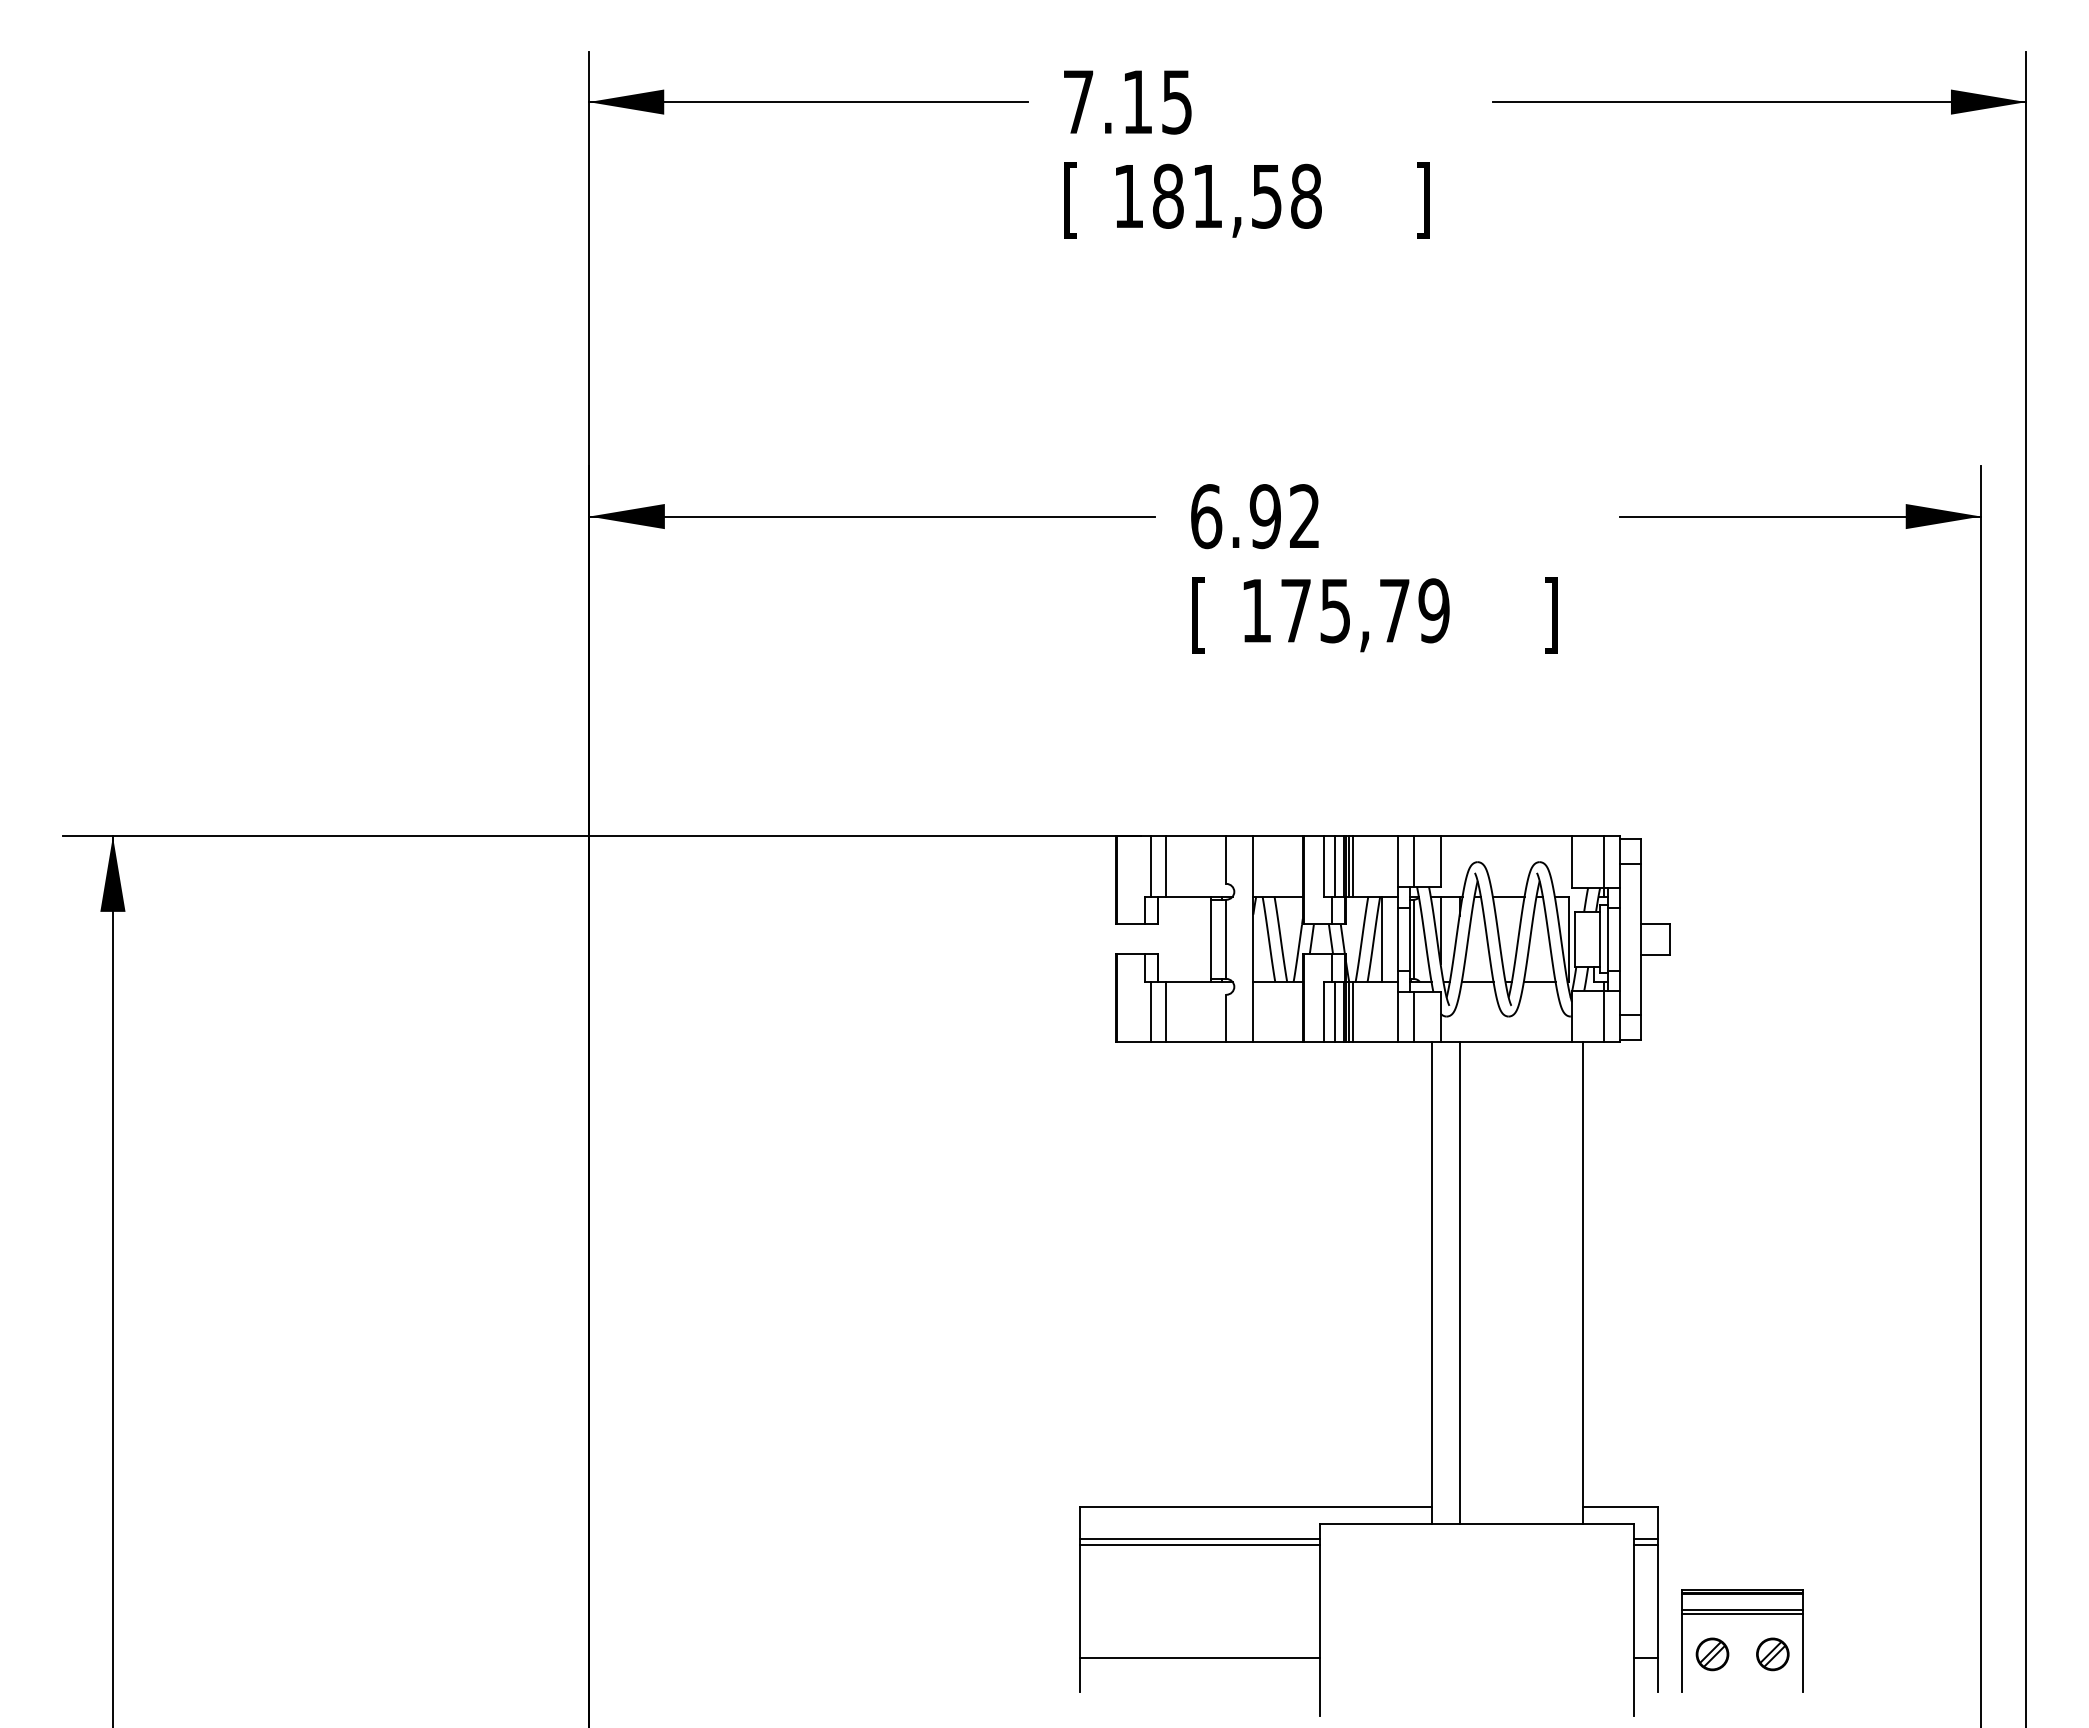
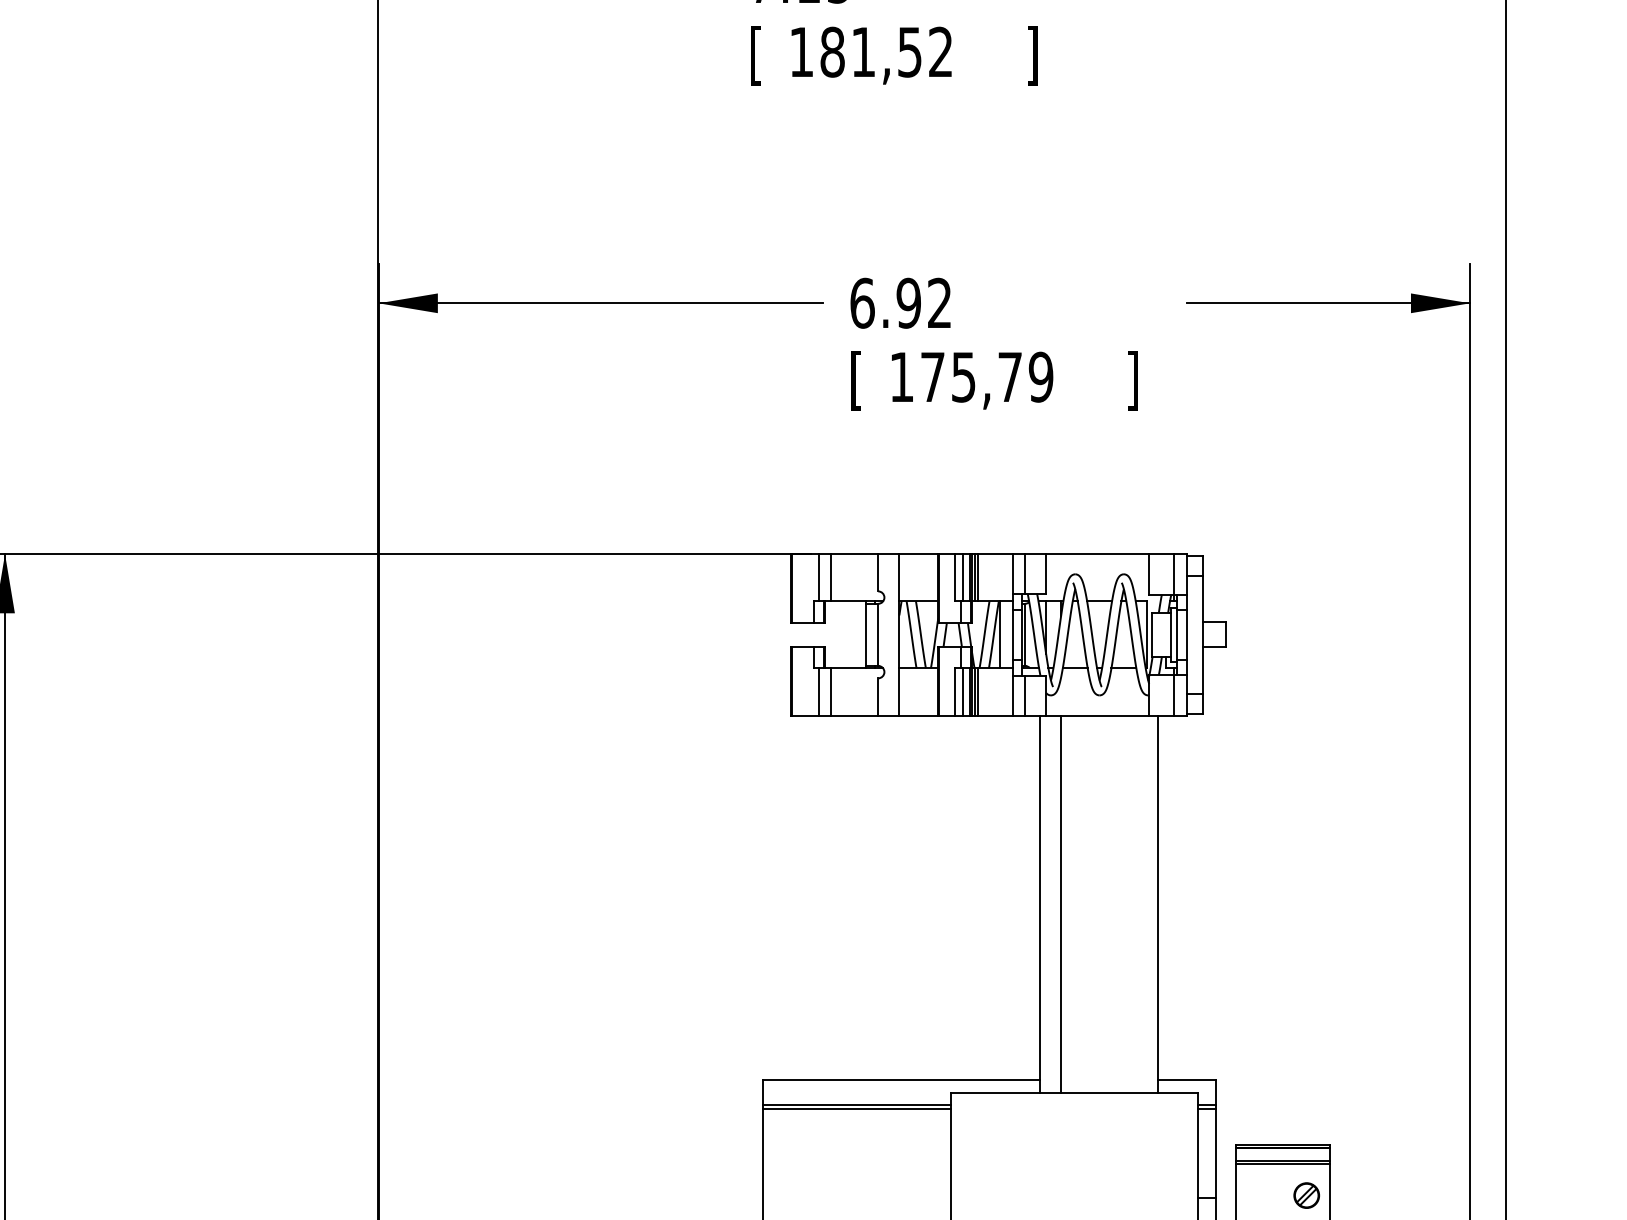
text: (1306, 195) -> (941, 51), 181,58 -> 181,52
part: (1712, 1654) -> (1259, 1195), removed
line: (1199, 1657) -> (857, 1198), removed

